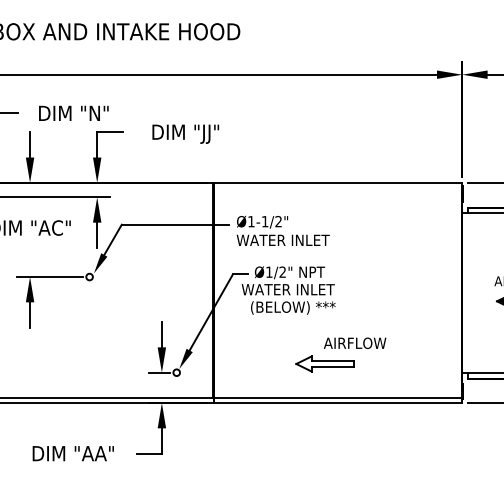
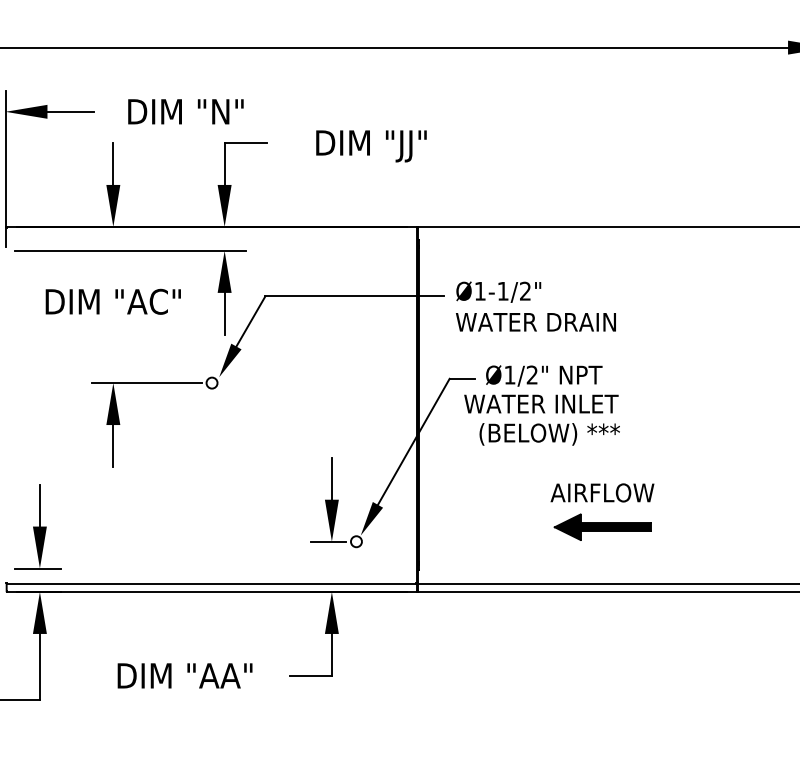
text: (313, 239) -> (583, 320), WATER INLET -> WATER DRAIN
text: (354, 342) -> (601, 491), moved
fill: (325, 363) -> (603, 526), added

